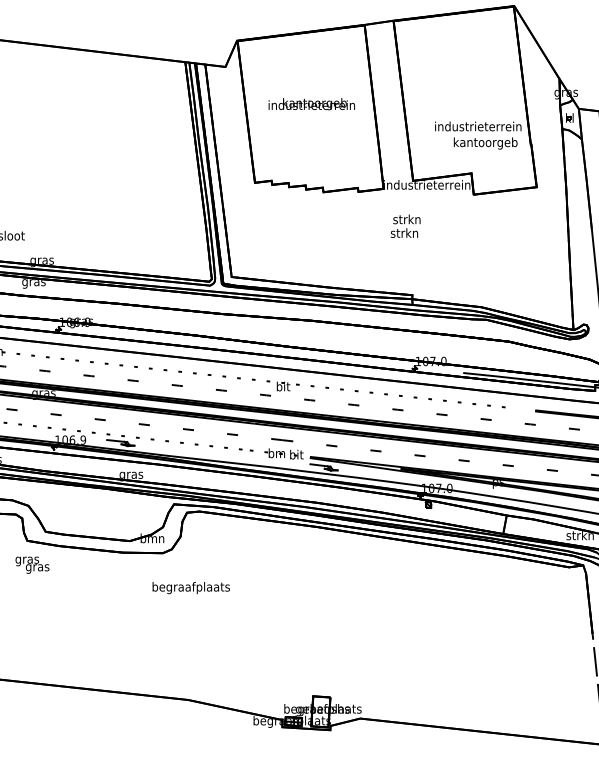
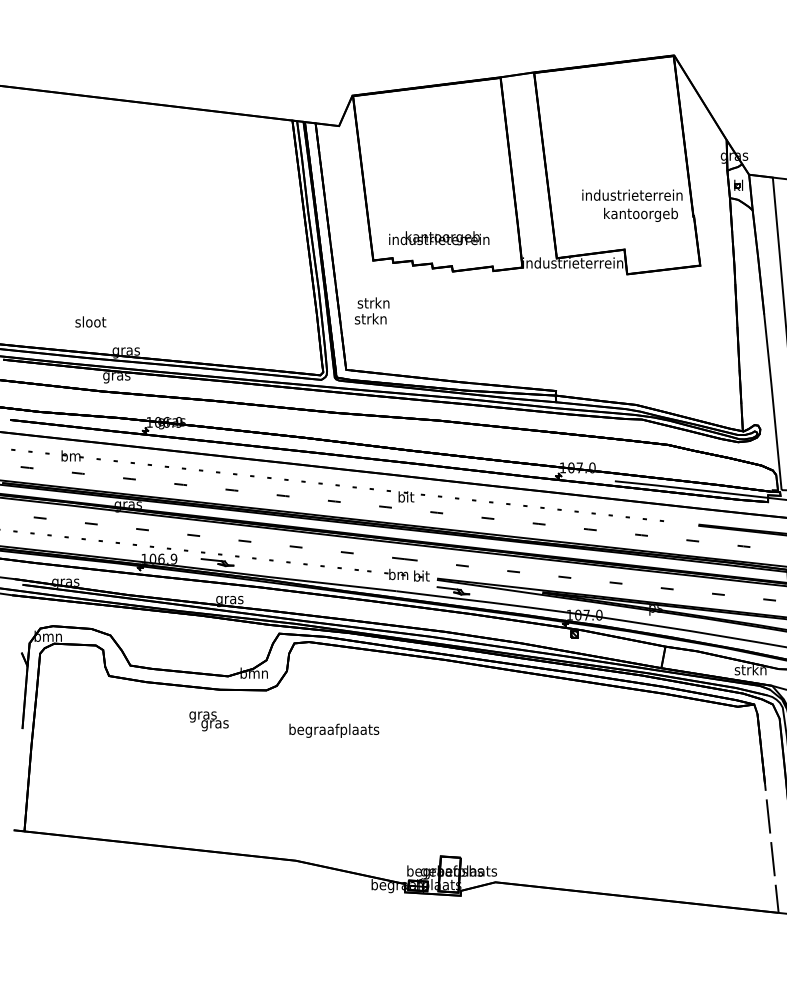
text: (312, 104) -> (439, 238), moved
text: (405, 225) -> (371, 310), moved
text: (32, 565) -> (208, 721), moved
text: (191, 587) -> (334, 730), moved

